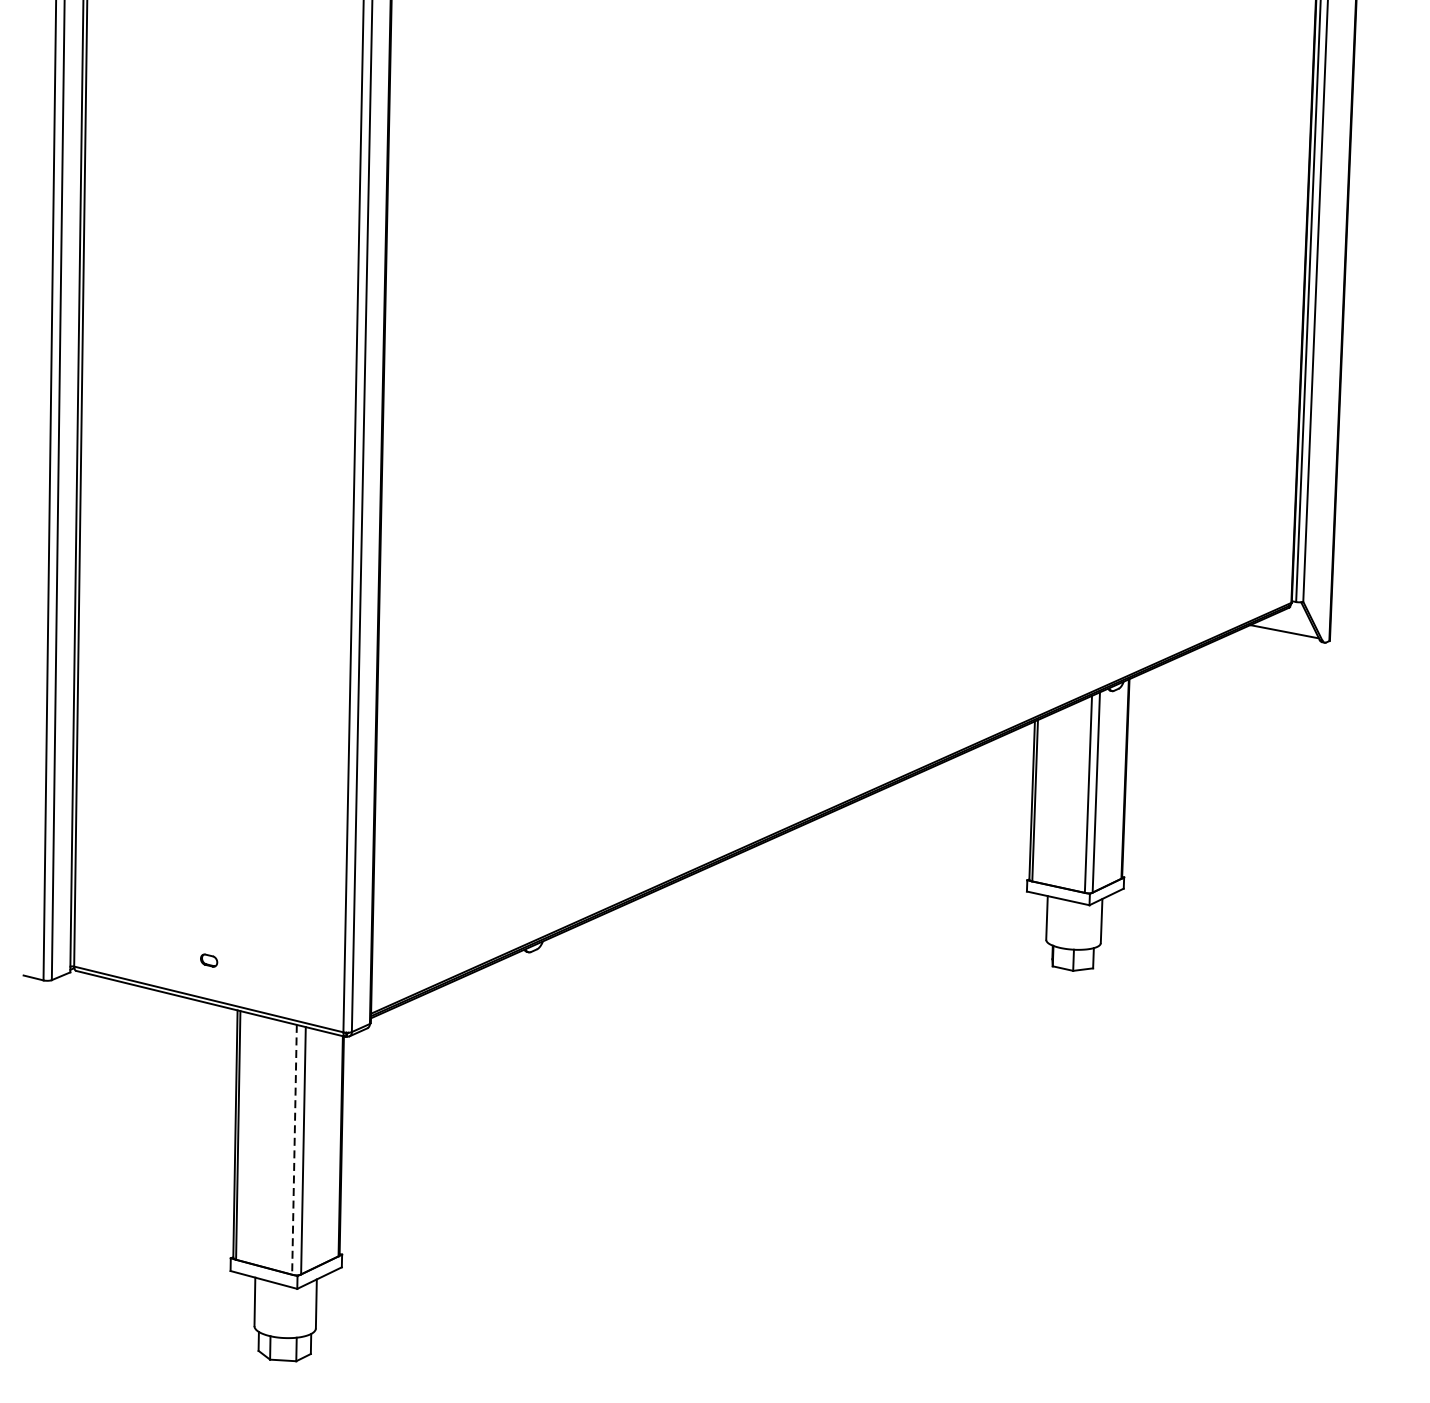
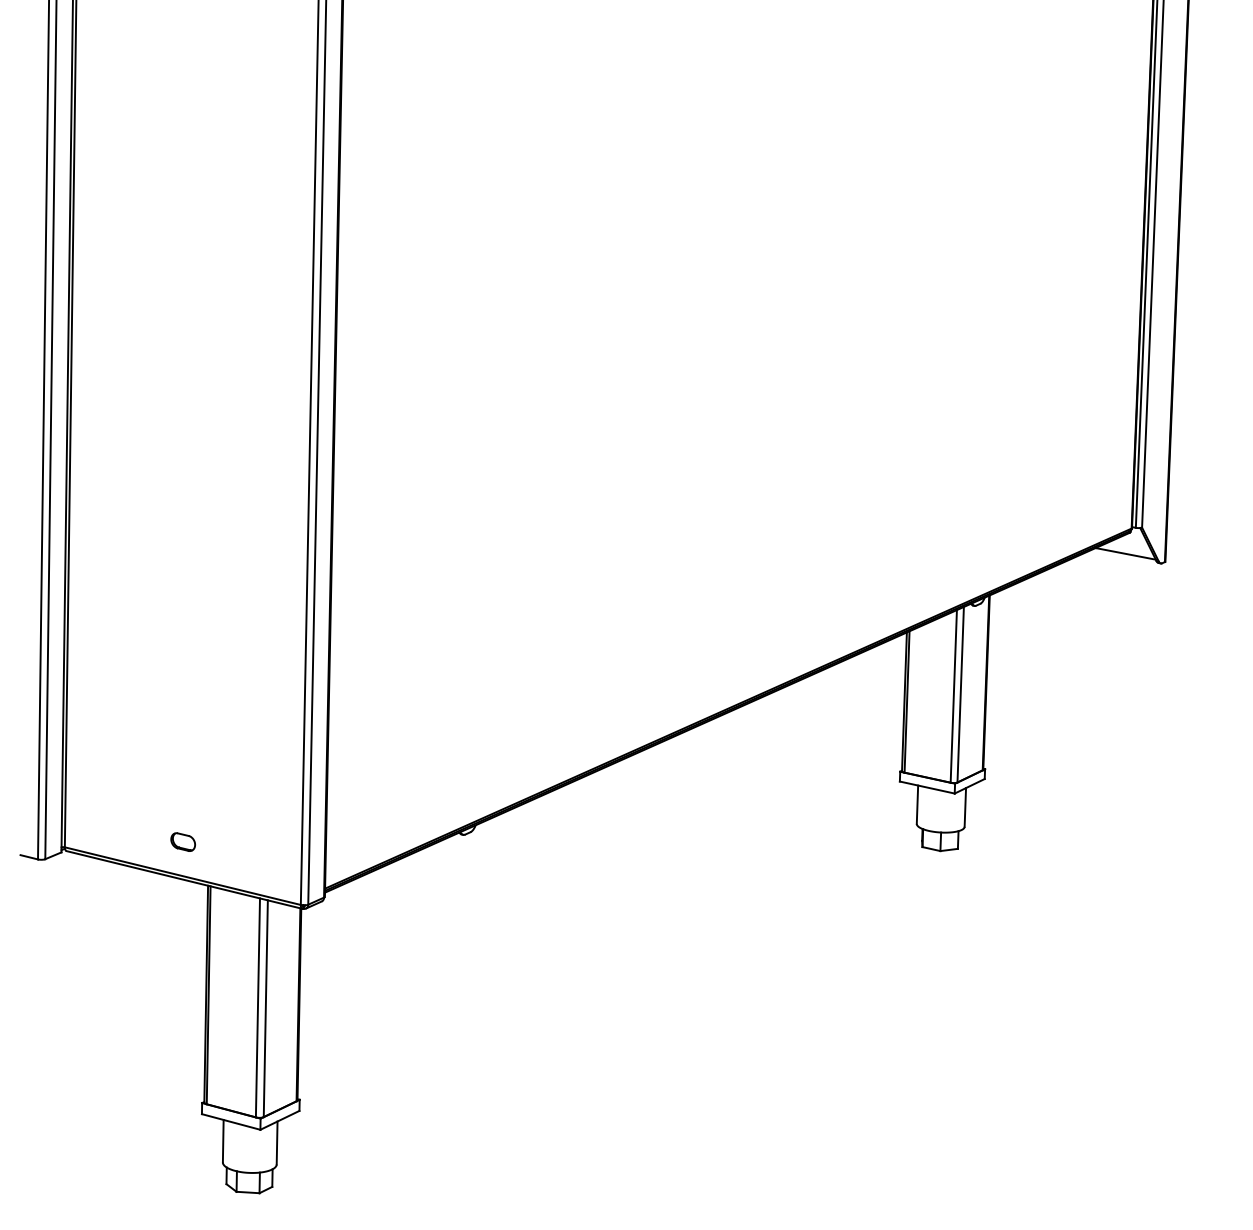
part: (208, 959) -> (182, 841), size x1.67
line: (293, 1149) -> (257, 1007), dashed -> solid

